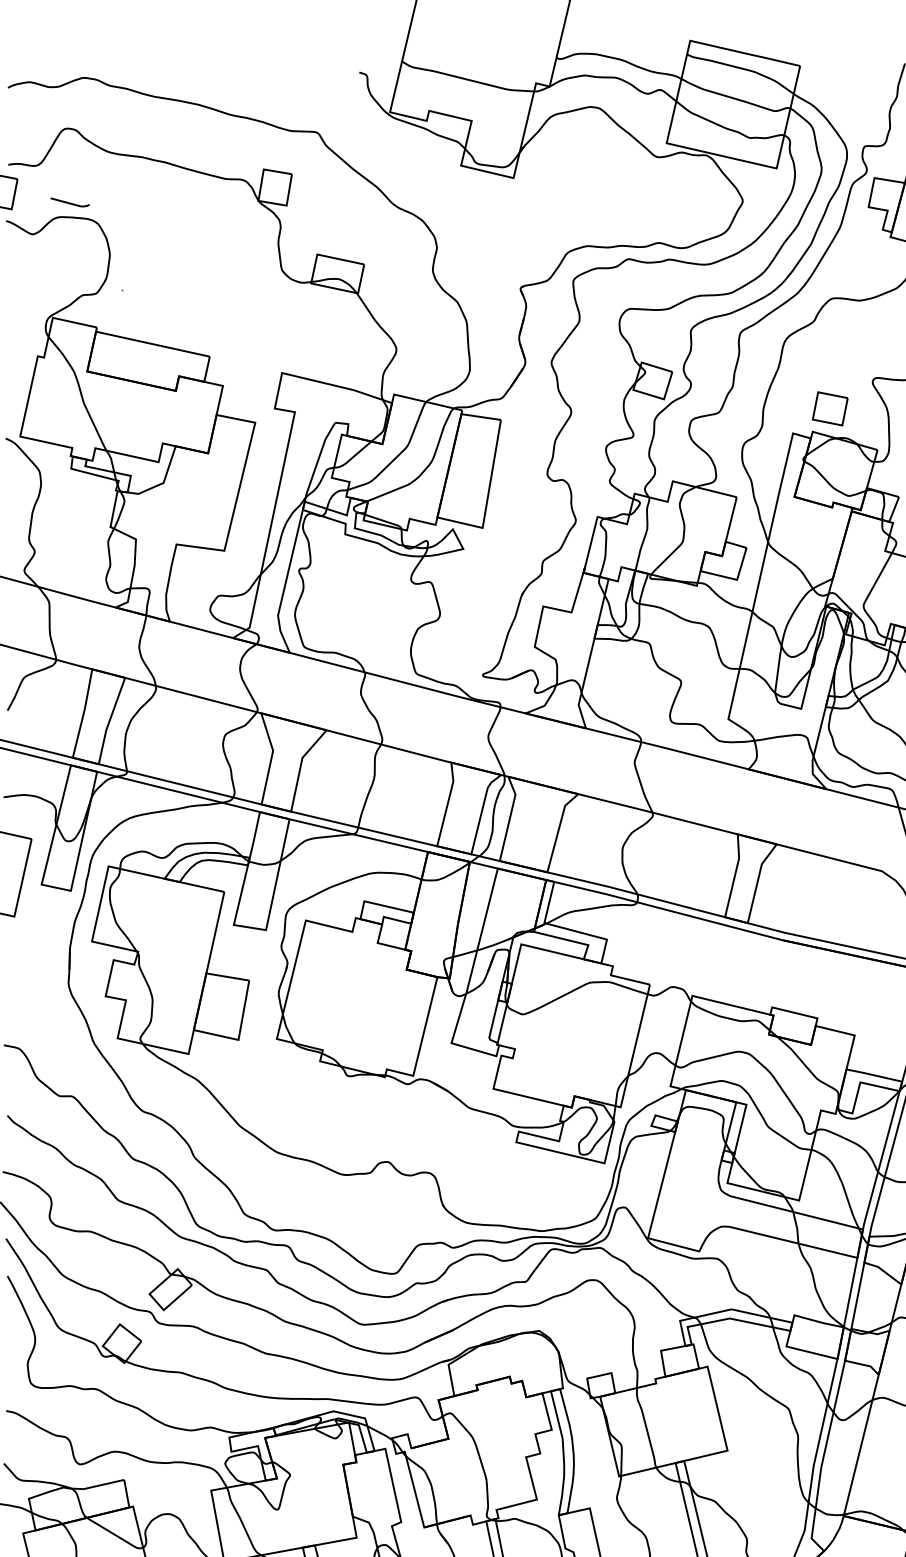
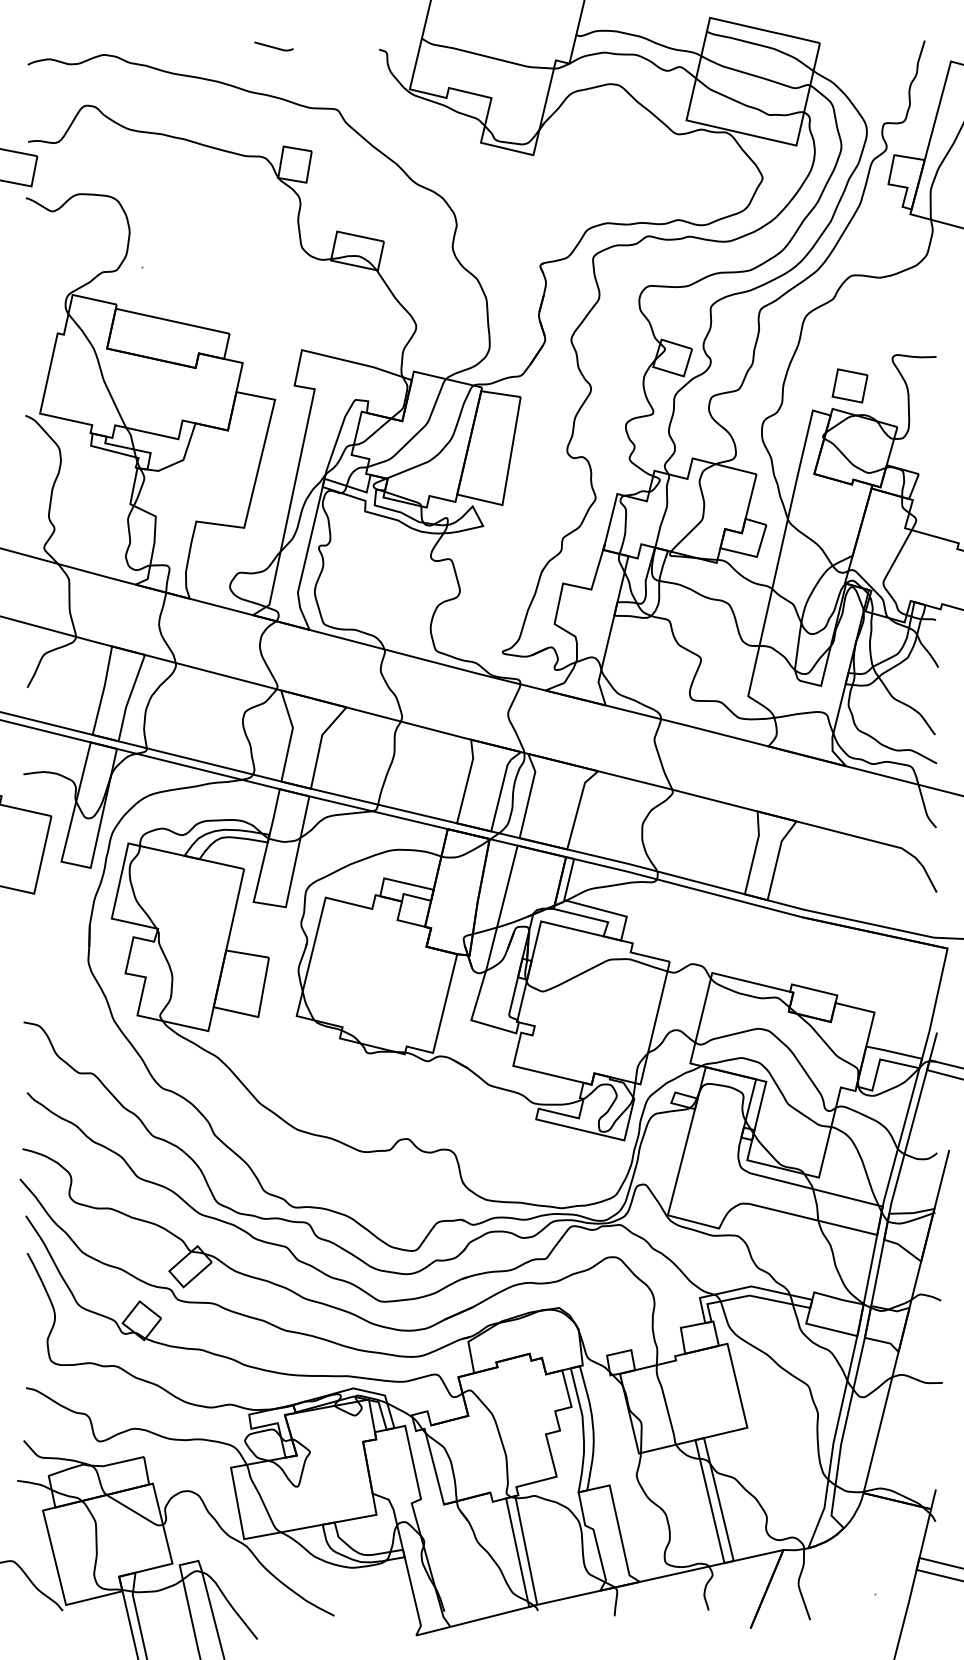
line: (69, 202) -> (273, 46), moved

